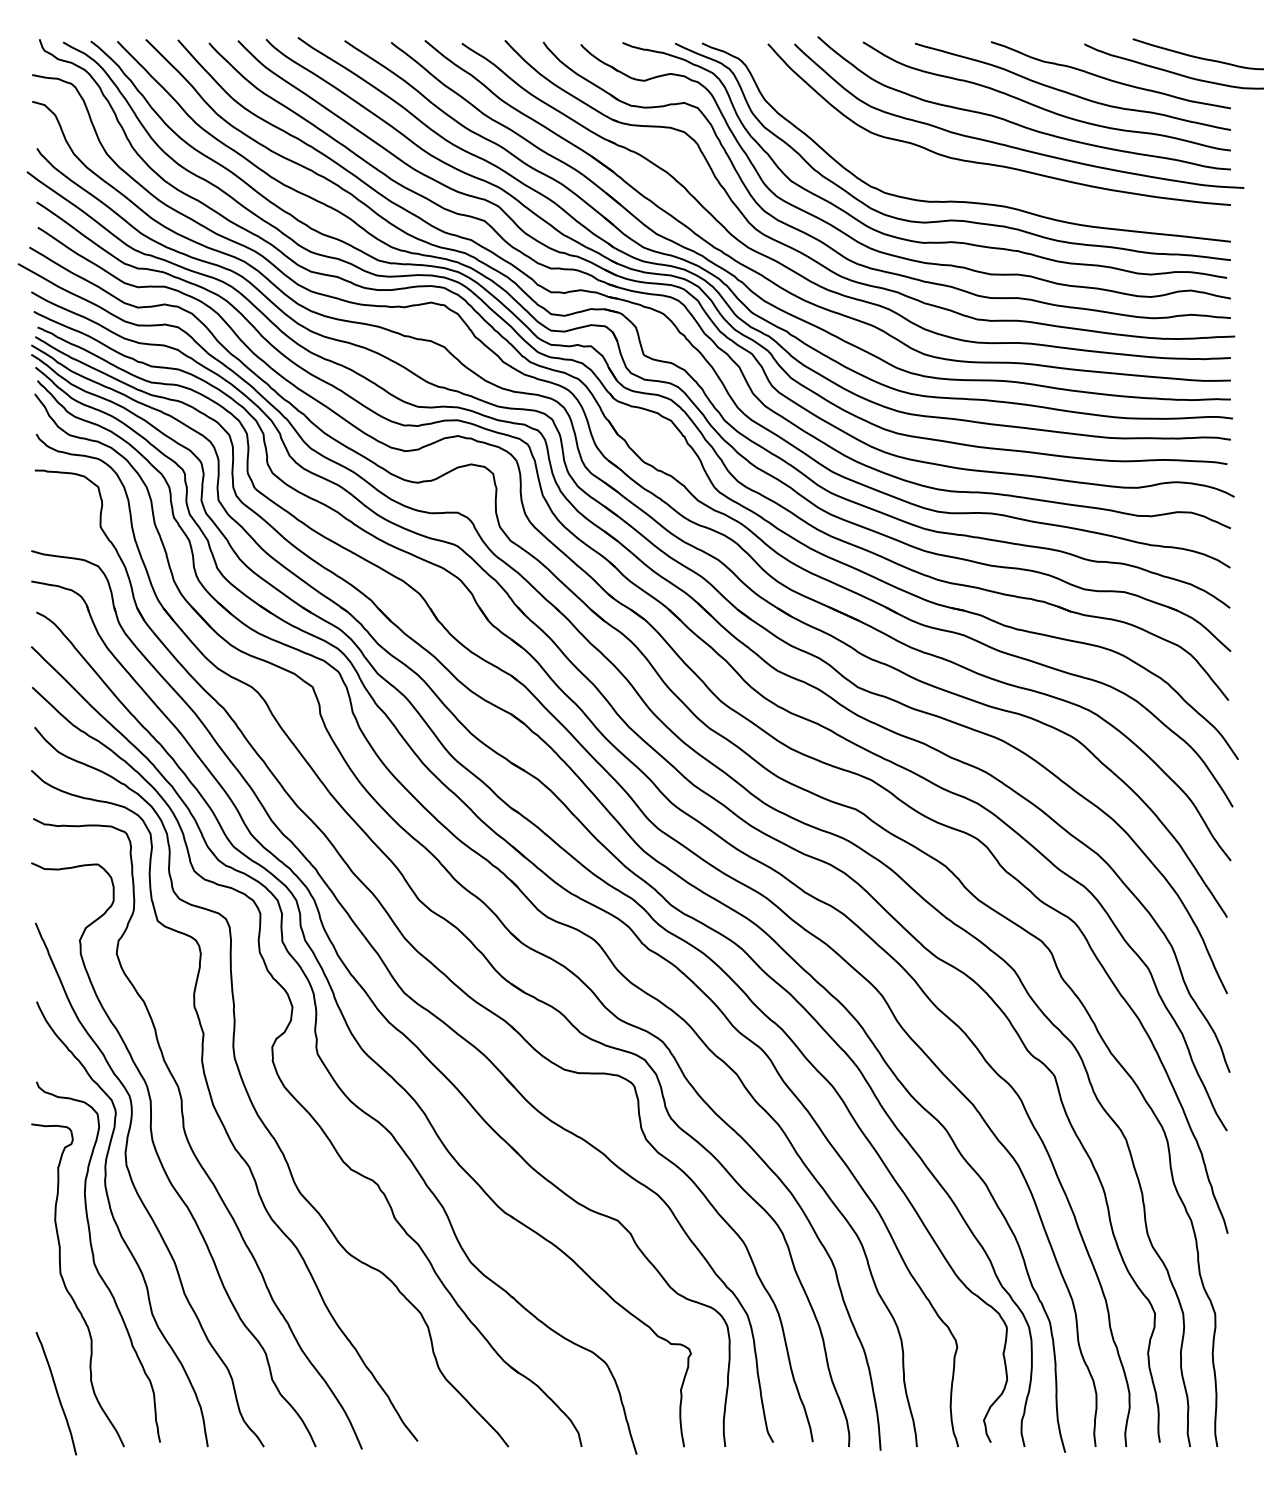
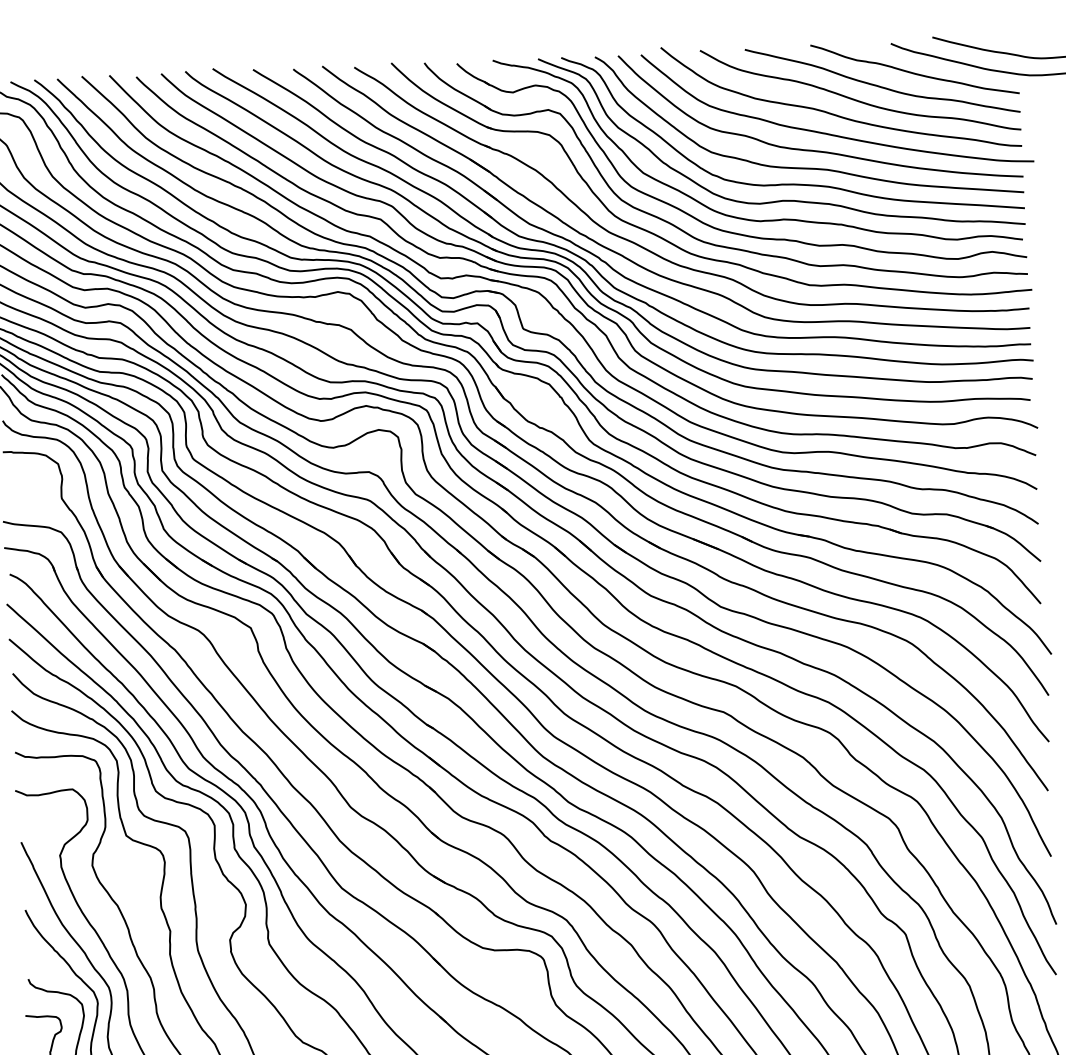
curve: (985, 183) -> (811, 167), added

